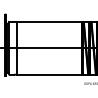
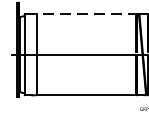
line: (49, 22) -> (86, 14), solid -> dashed

